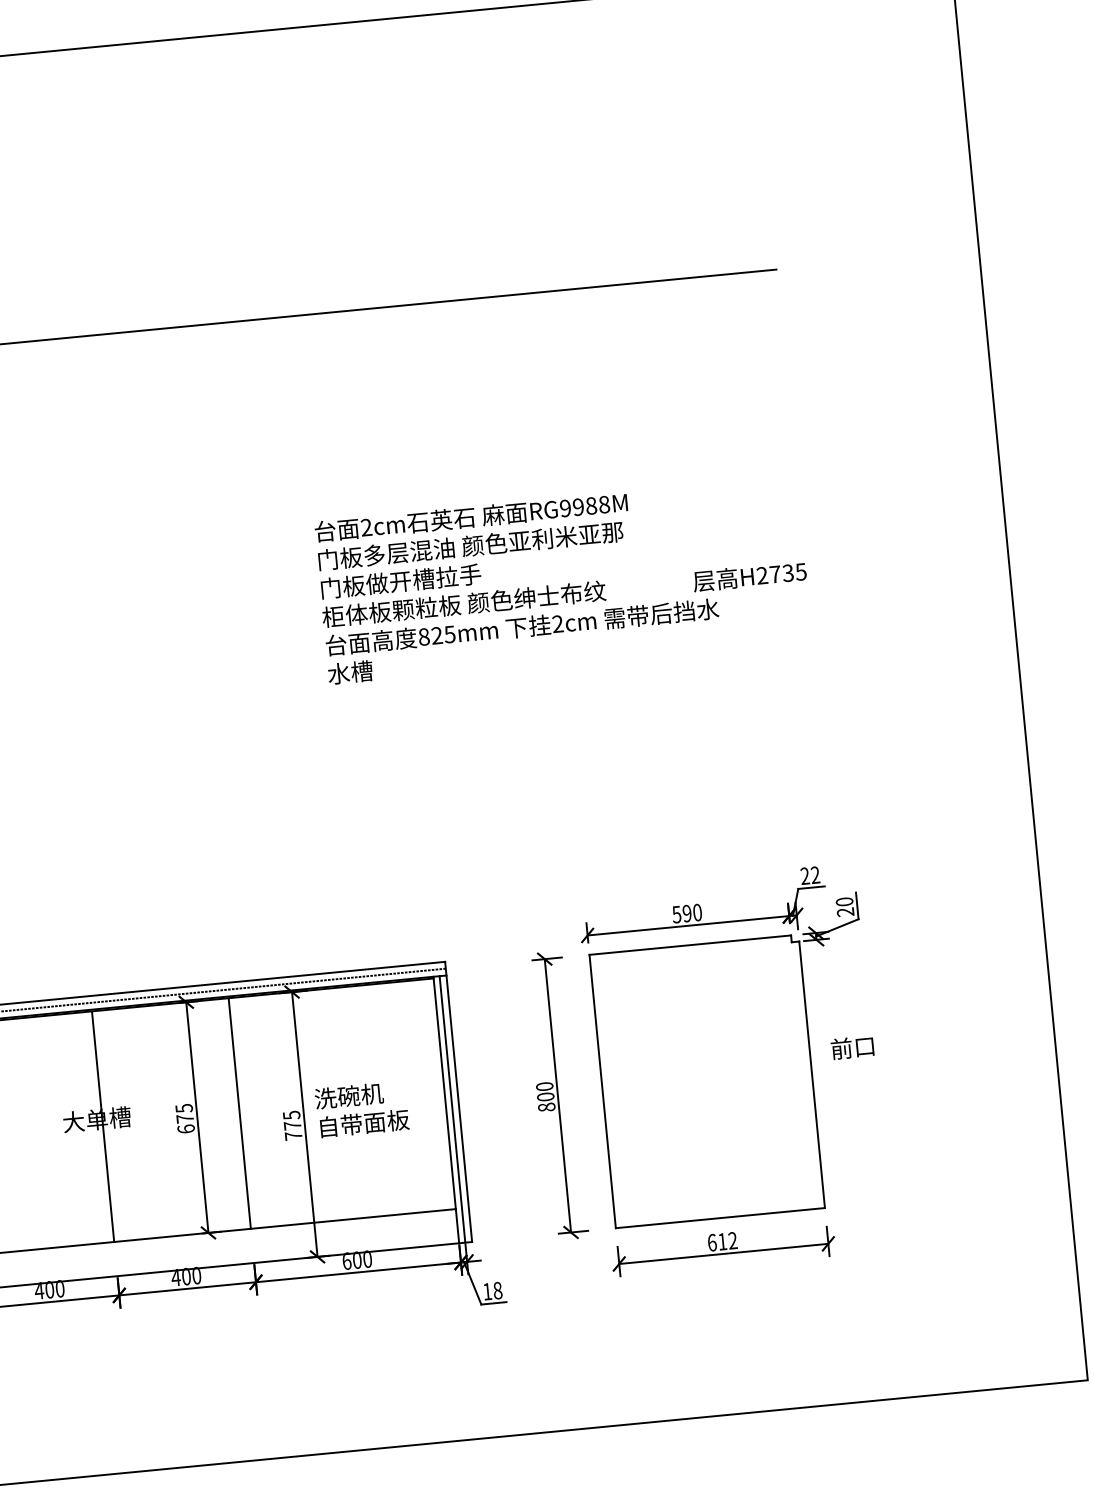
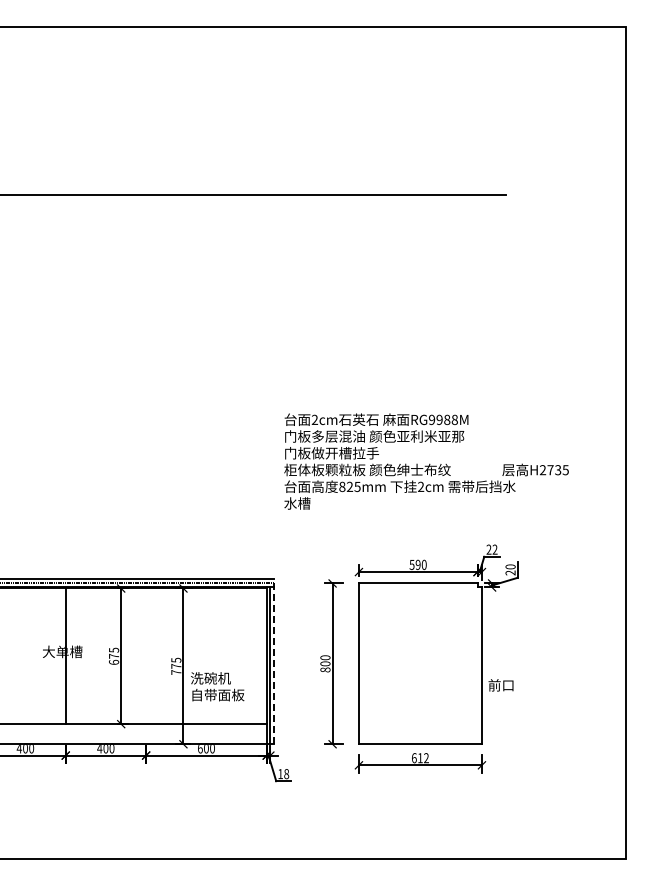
text: (562, 580) -> (426, 461), moved
text: (851, 1048) -> (500, 685), moved
line: (458, 1101) -> (274, 661), solid -> dashed
text: (361, 1108) -> (217, 686), moved
line: (240, 1113) -> (146, 656), removed

